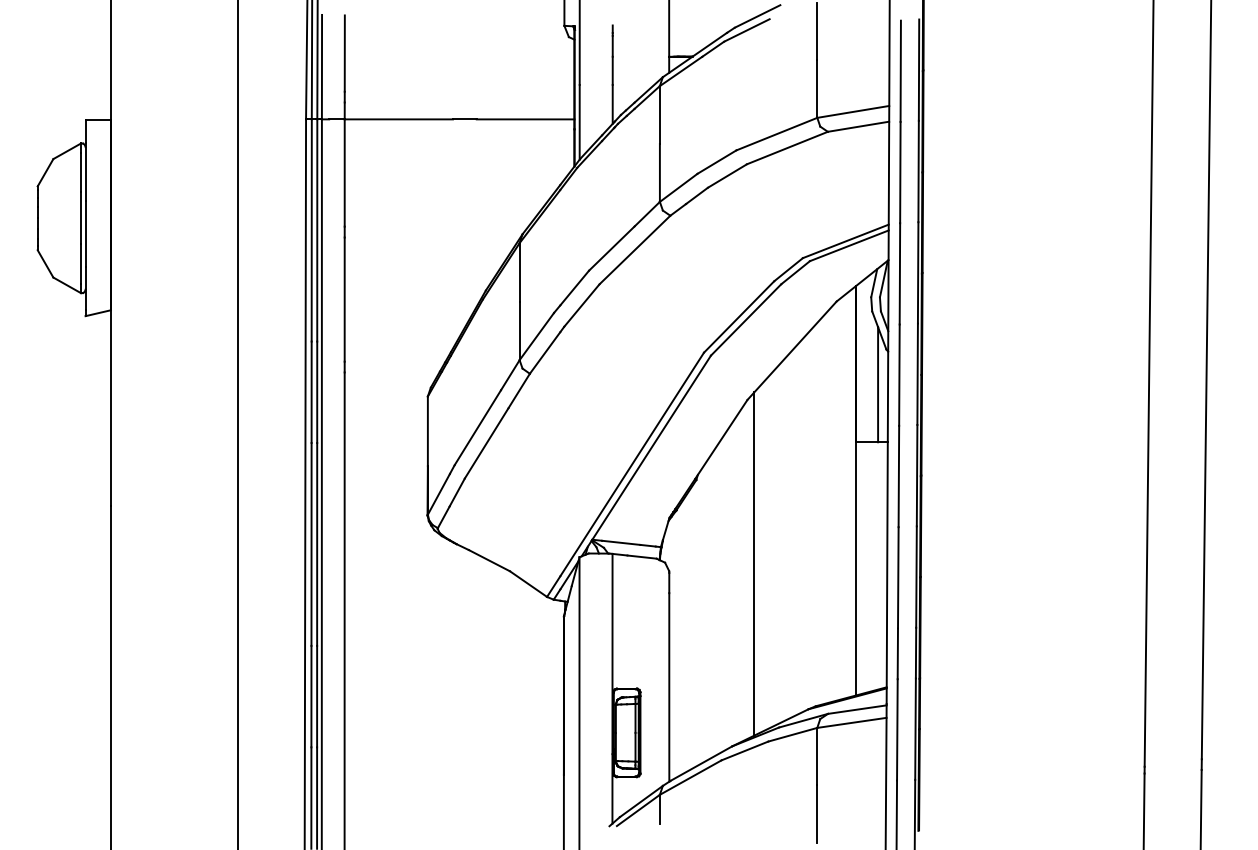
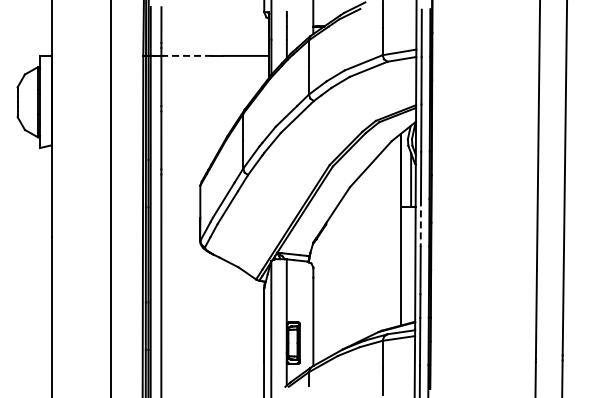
line: (398, 118) -> (186, 55), solid -> dashed
line: (898, 477) -> (420, 223), solid -> dashed
line: (755, 562) -> (353, 263), removed

